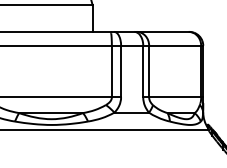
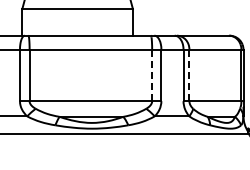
line: (112, 71) -> (152, 75), solid -> dashed
line: (149, 71) -> (189, 75), solid -> dashed

